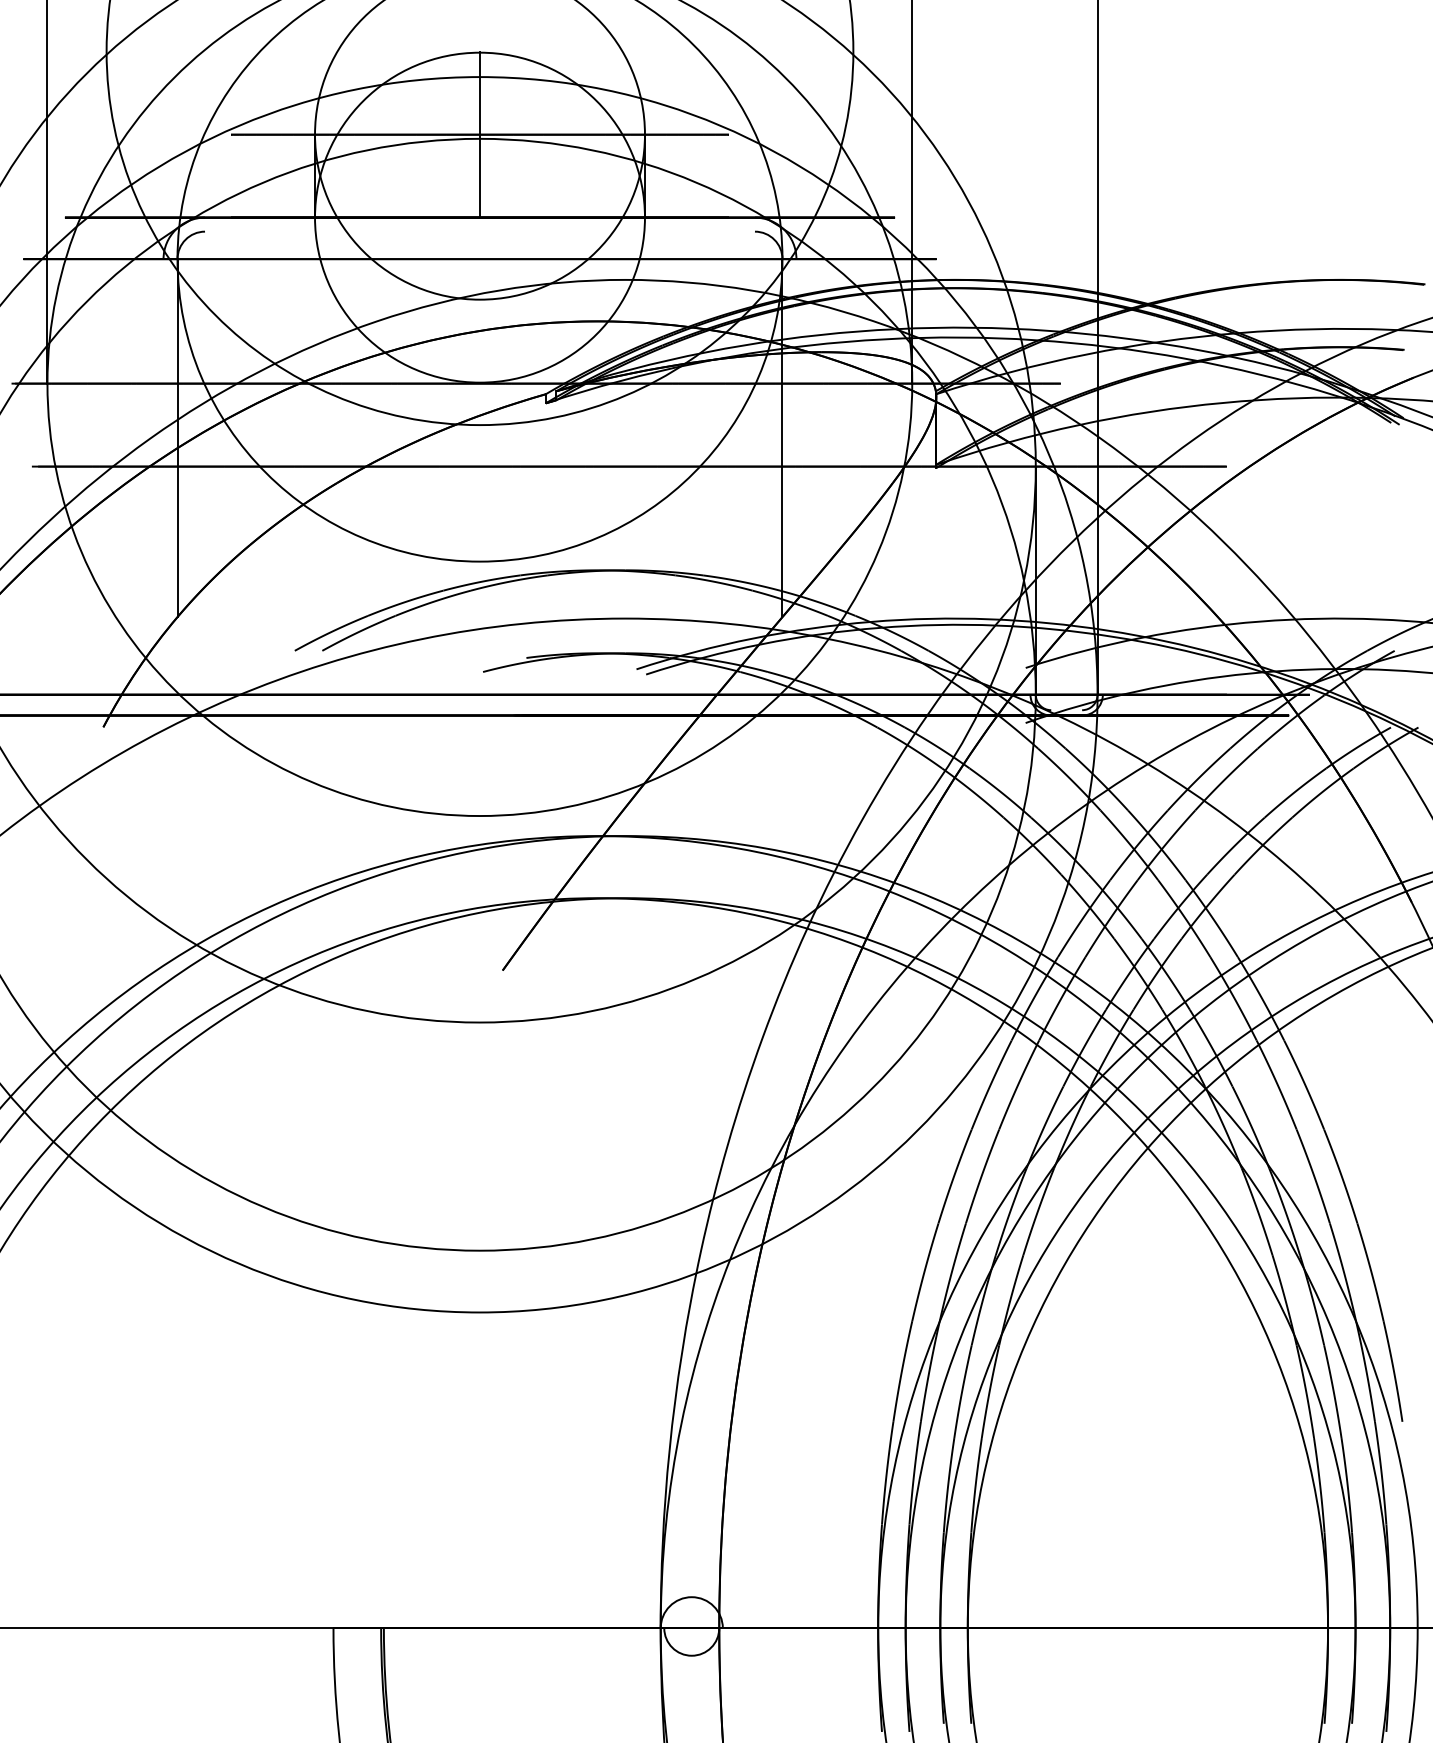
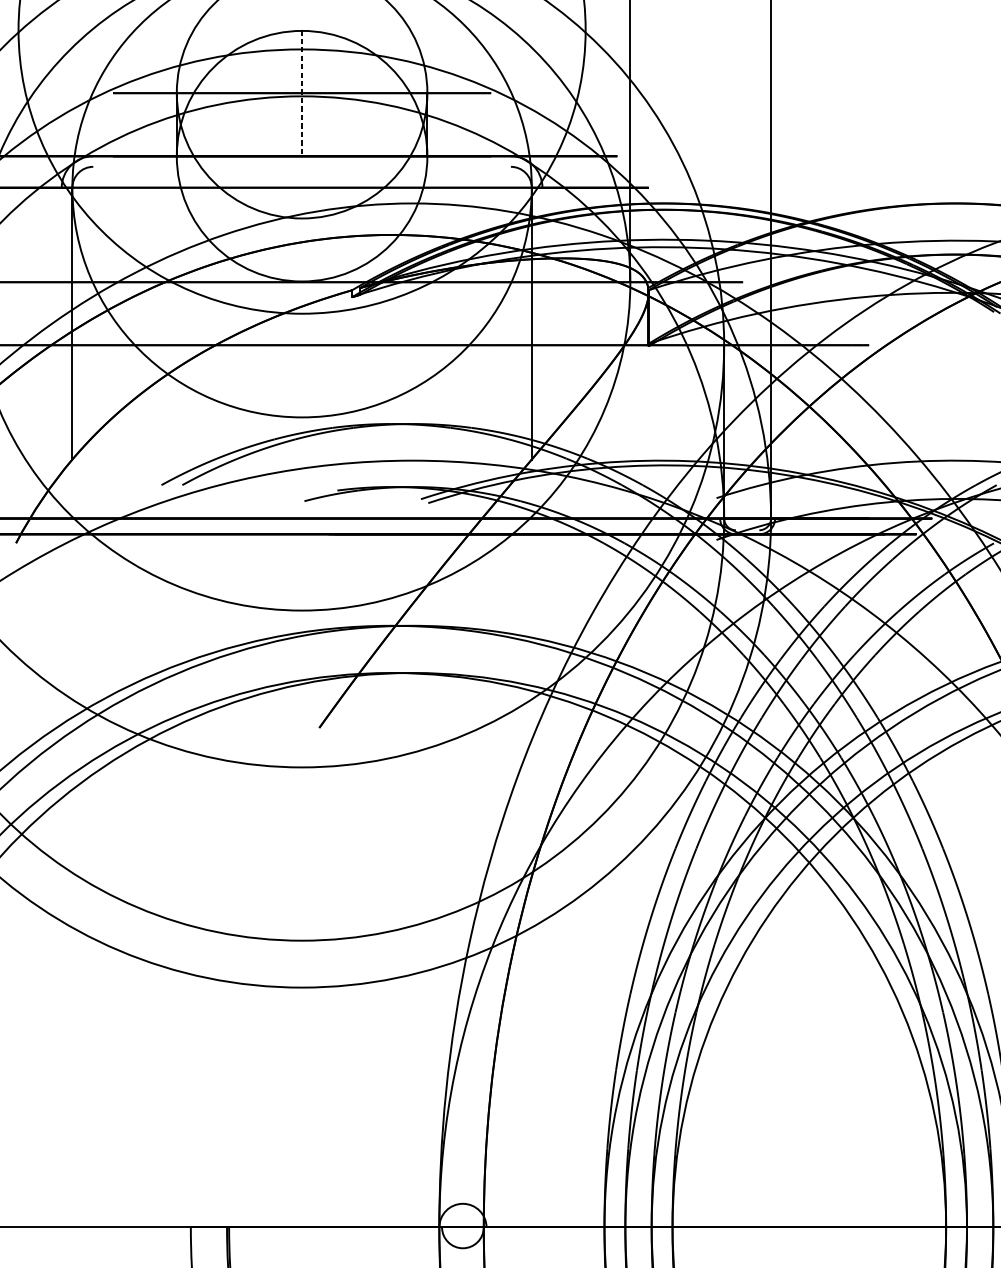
line: (480, 134) -> (302, 93), solid -> dashed

